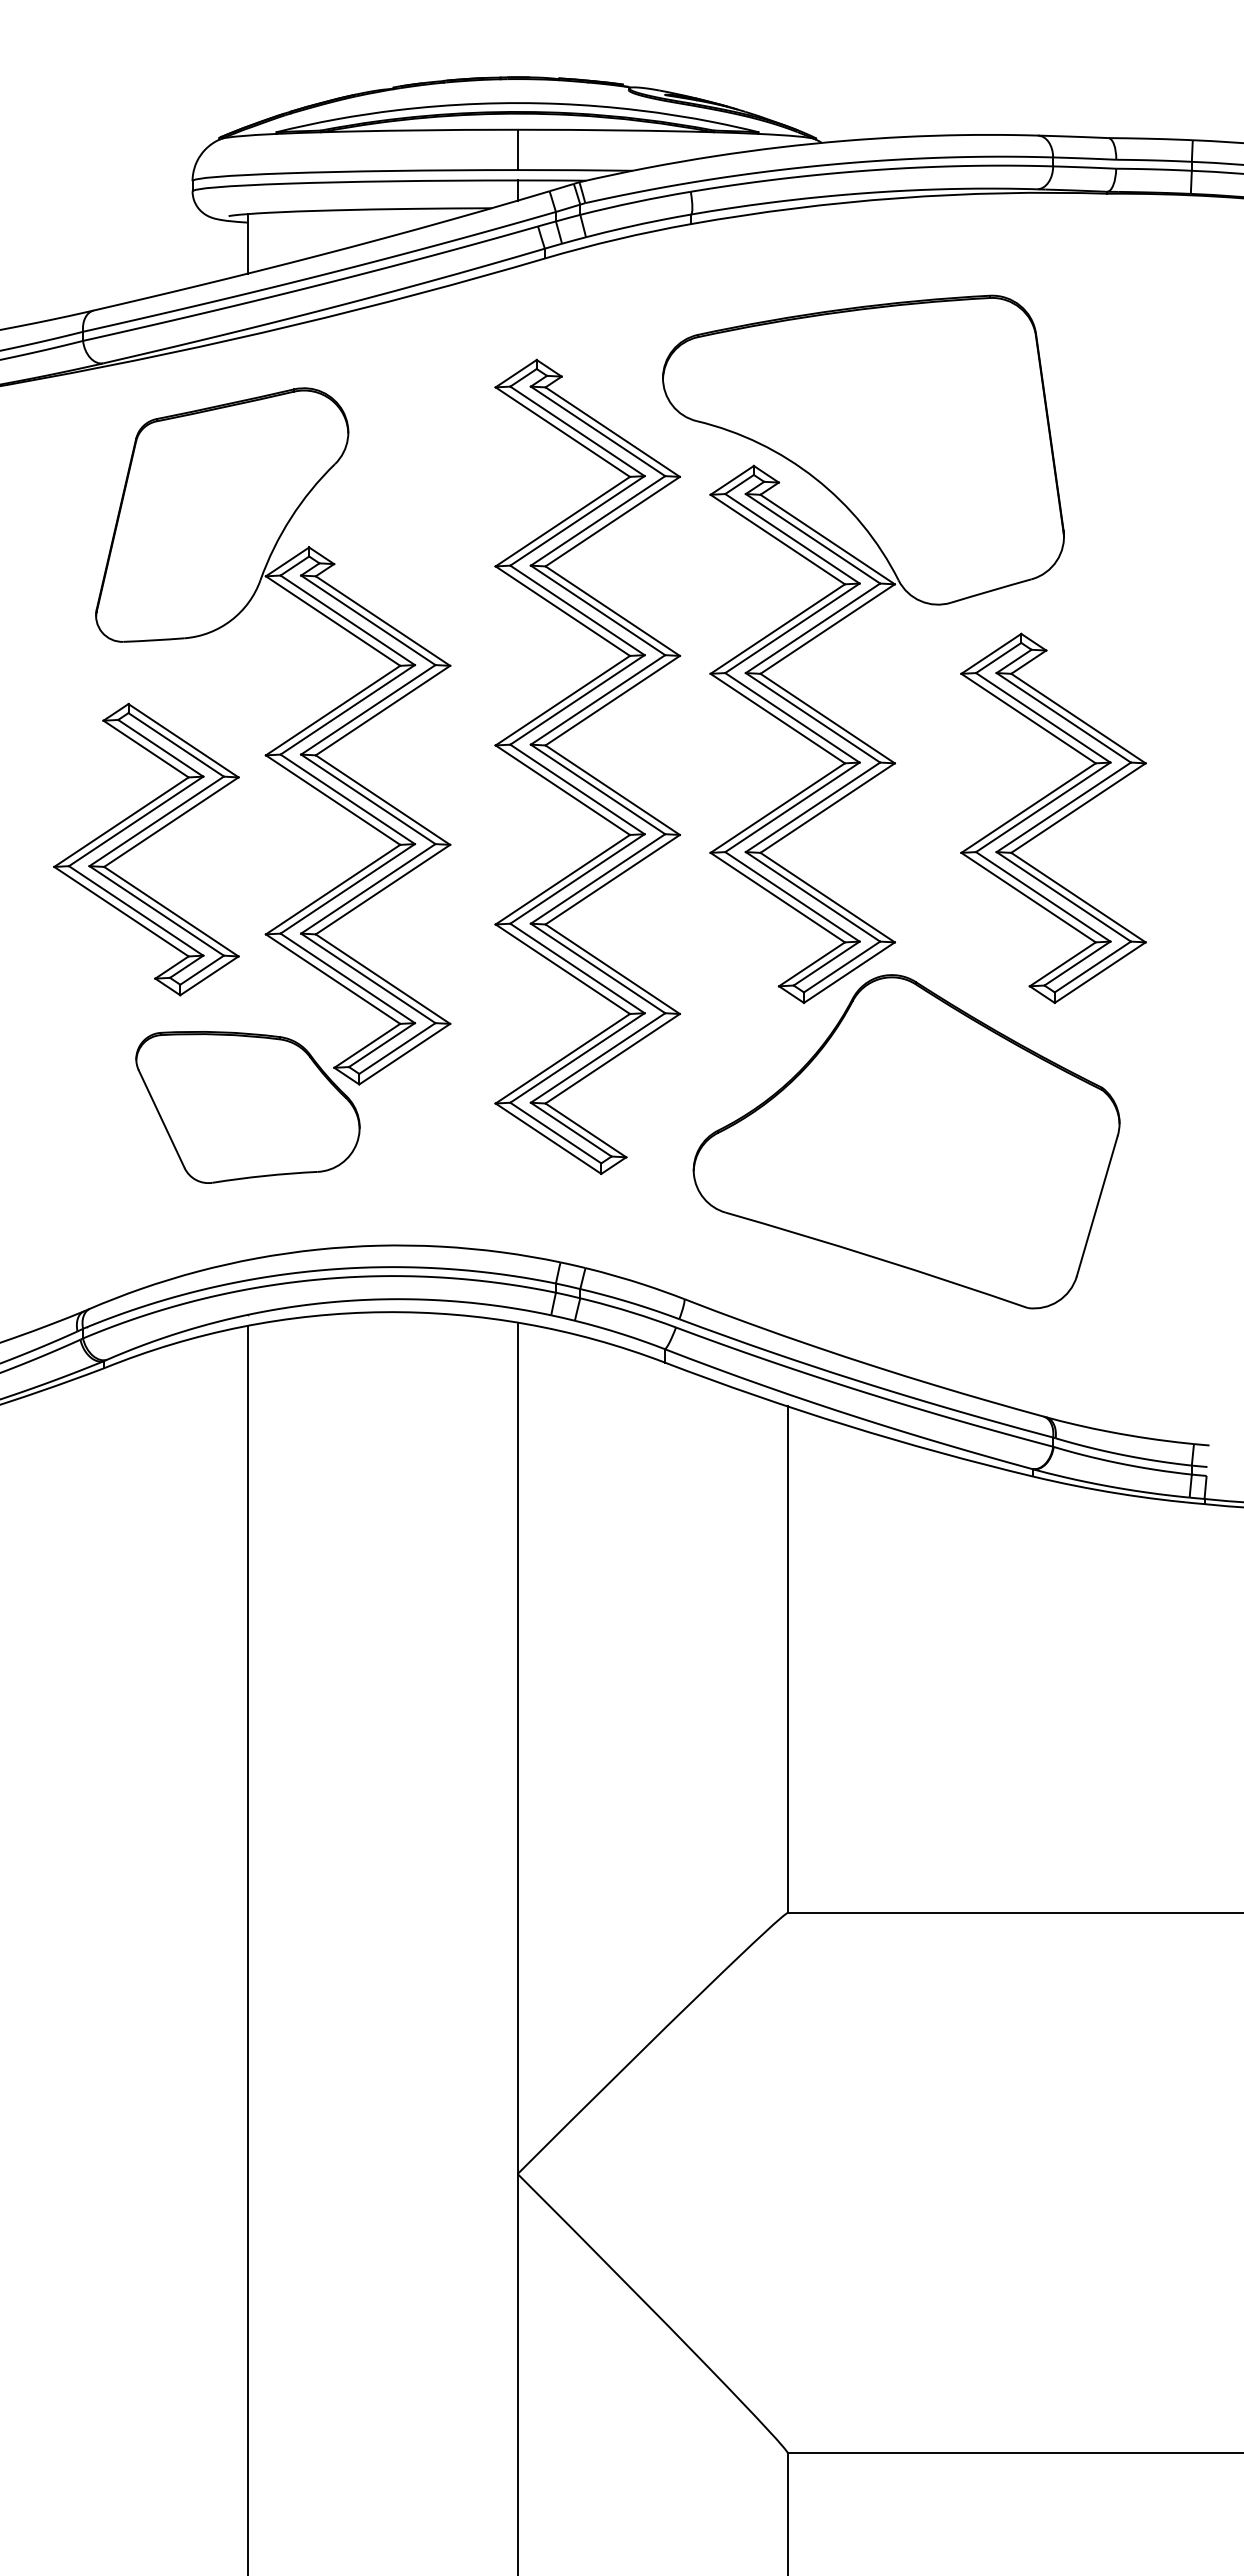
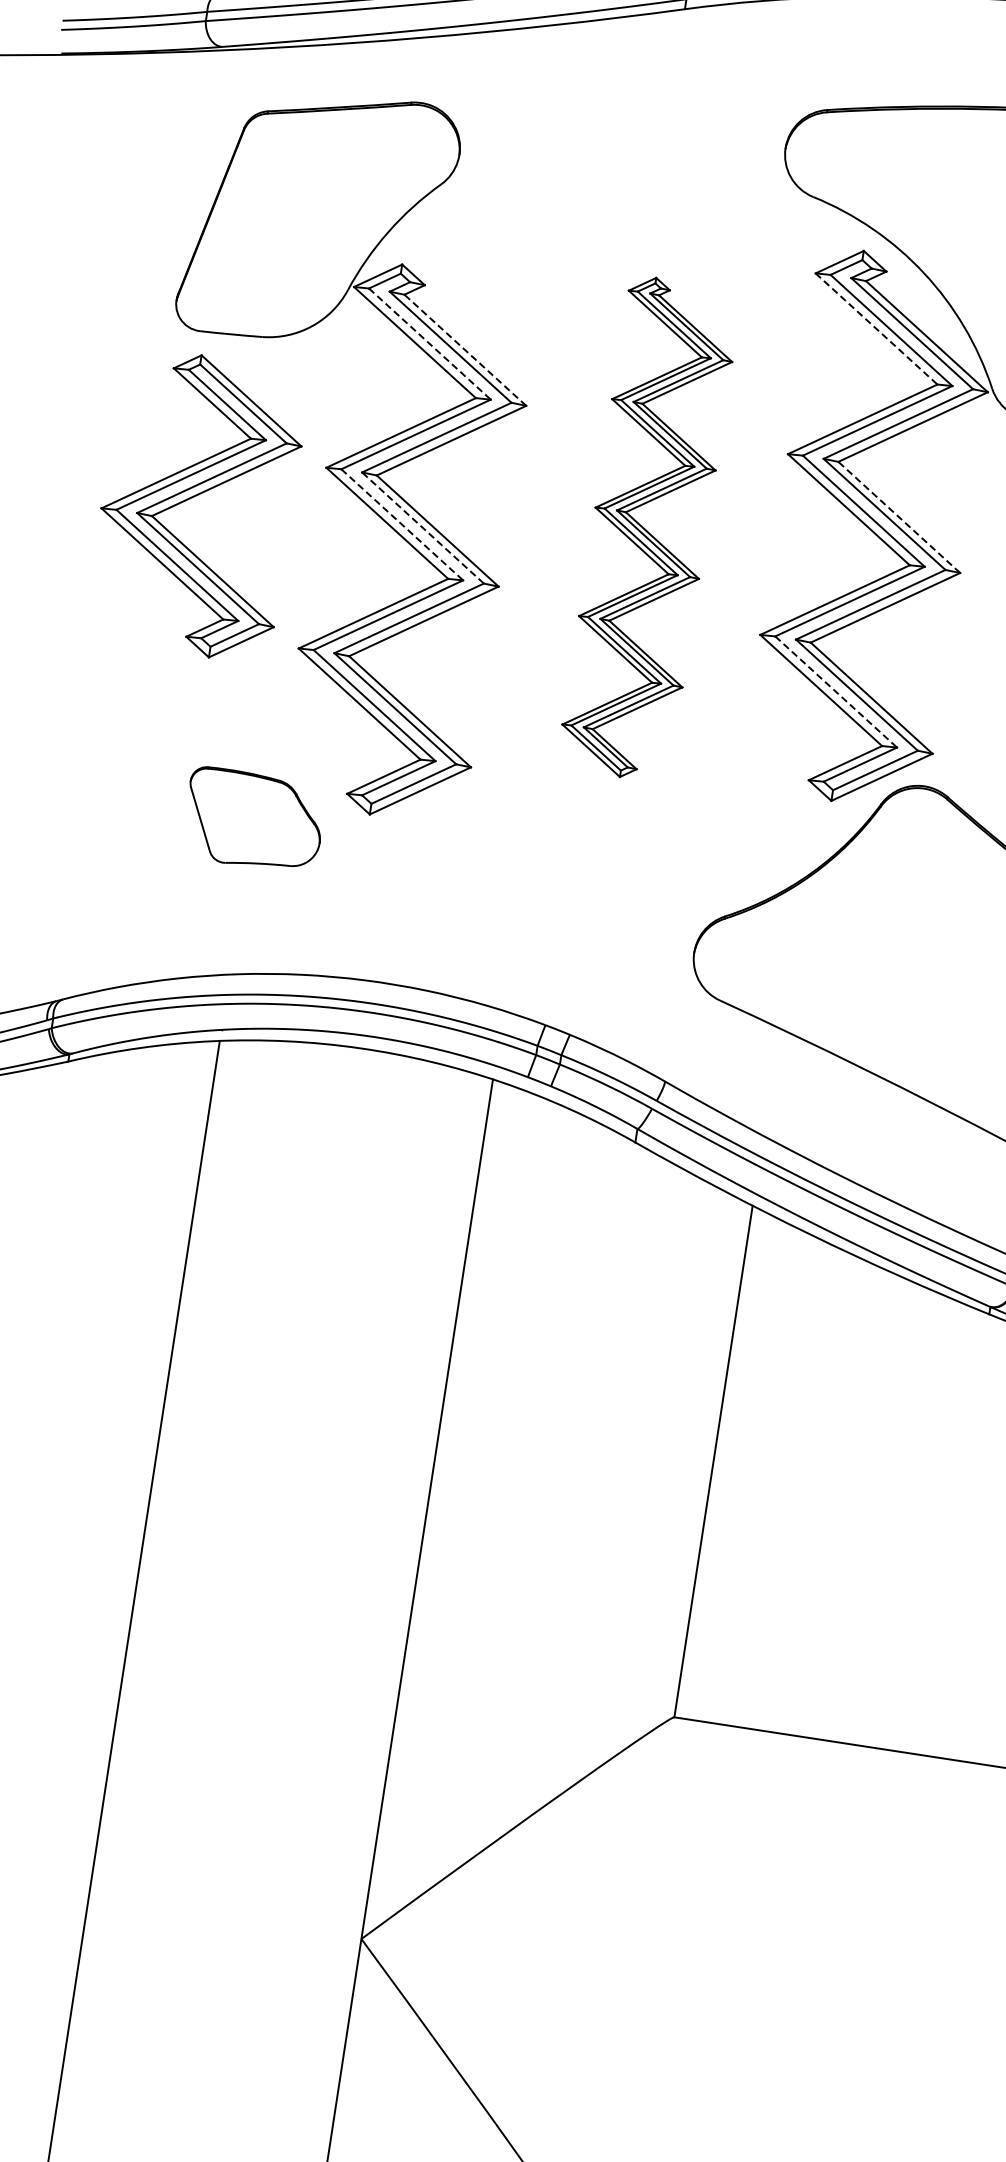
line: (777, 539) -> (876, 328), solid -> dashed
line: (347, 620) -> (429, 344), solid -> dashed
line: (383, 621) -> (465, 350), solid -> dashed
line: (827, 718) -> (899, 517), solid -> dashed
part: (587, 766) -> (649, 528), size x0.6
line: (347, 799) -> (401, 524), solid -> dashed
line: (368, 799) -> (423, 528), solid -> dashed
part: (141, 843) -> (193, 498), moved
line: (792, 896) -> (836, 691), solid -> dashed
part: (247, 1107) -> (253, 820), size x0.6

